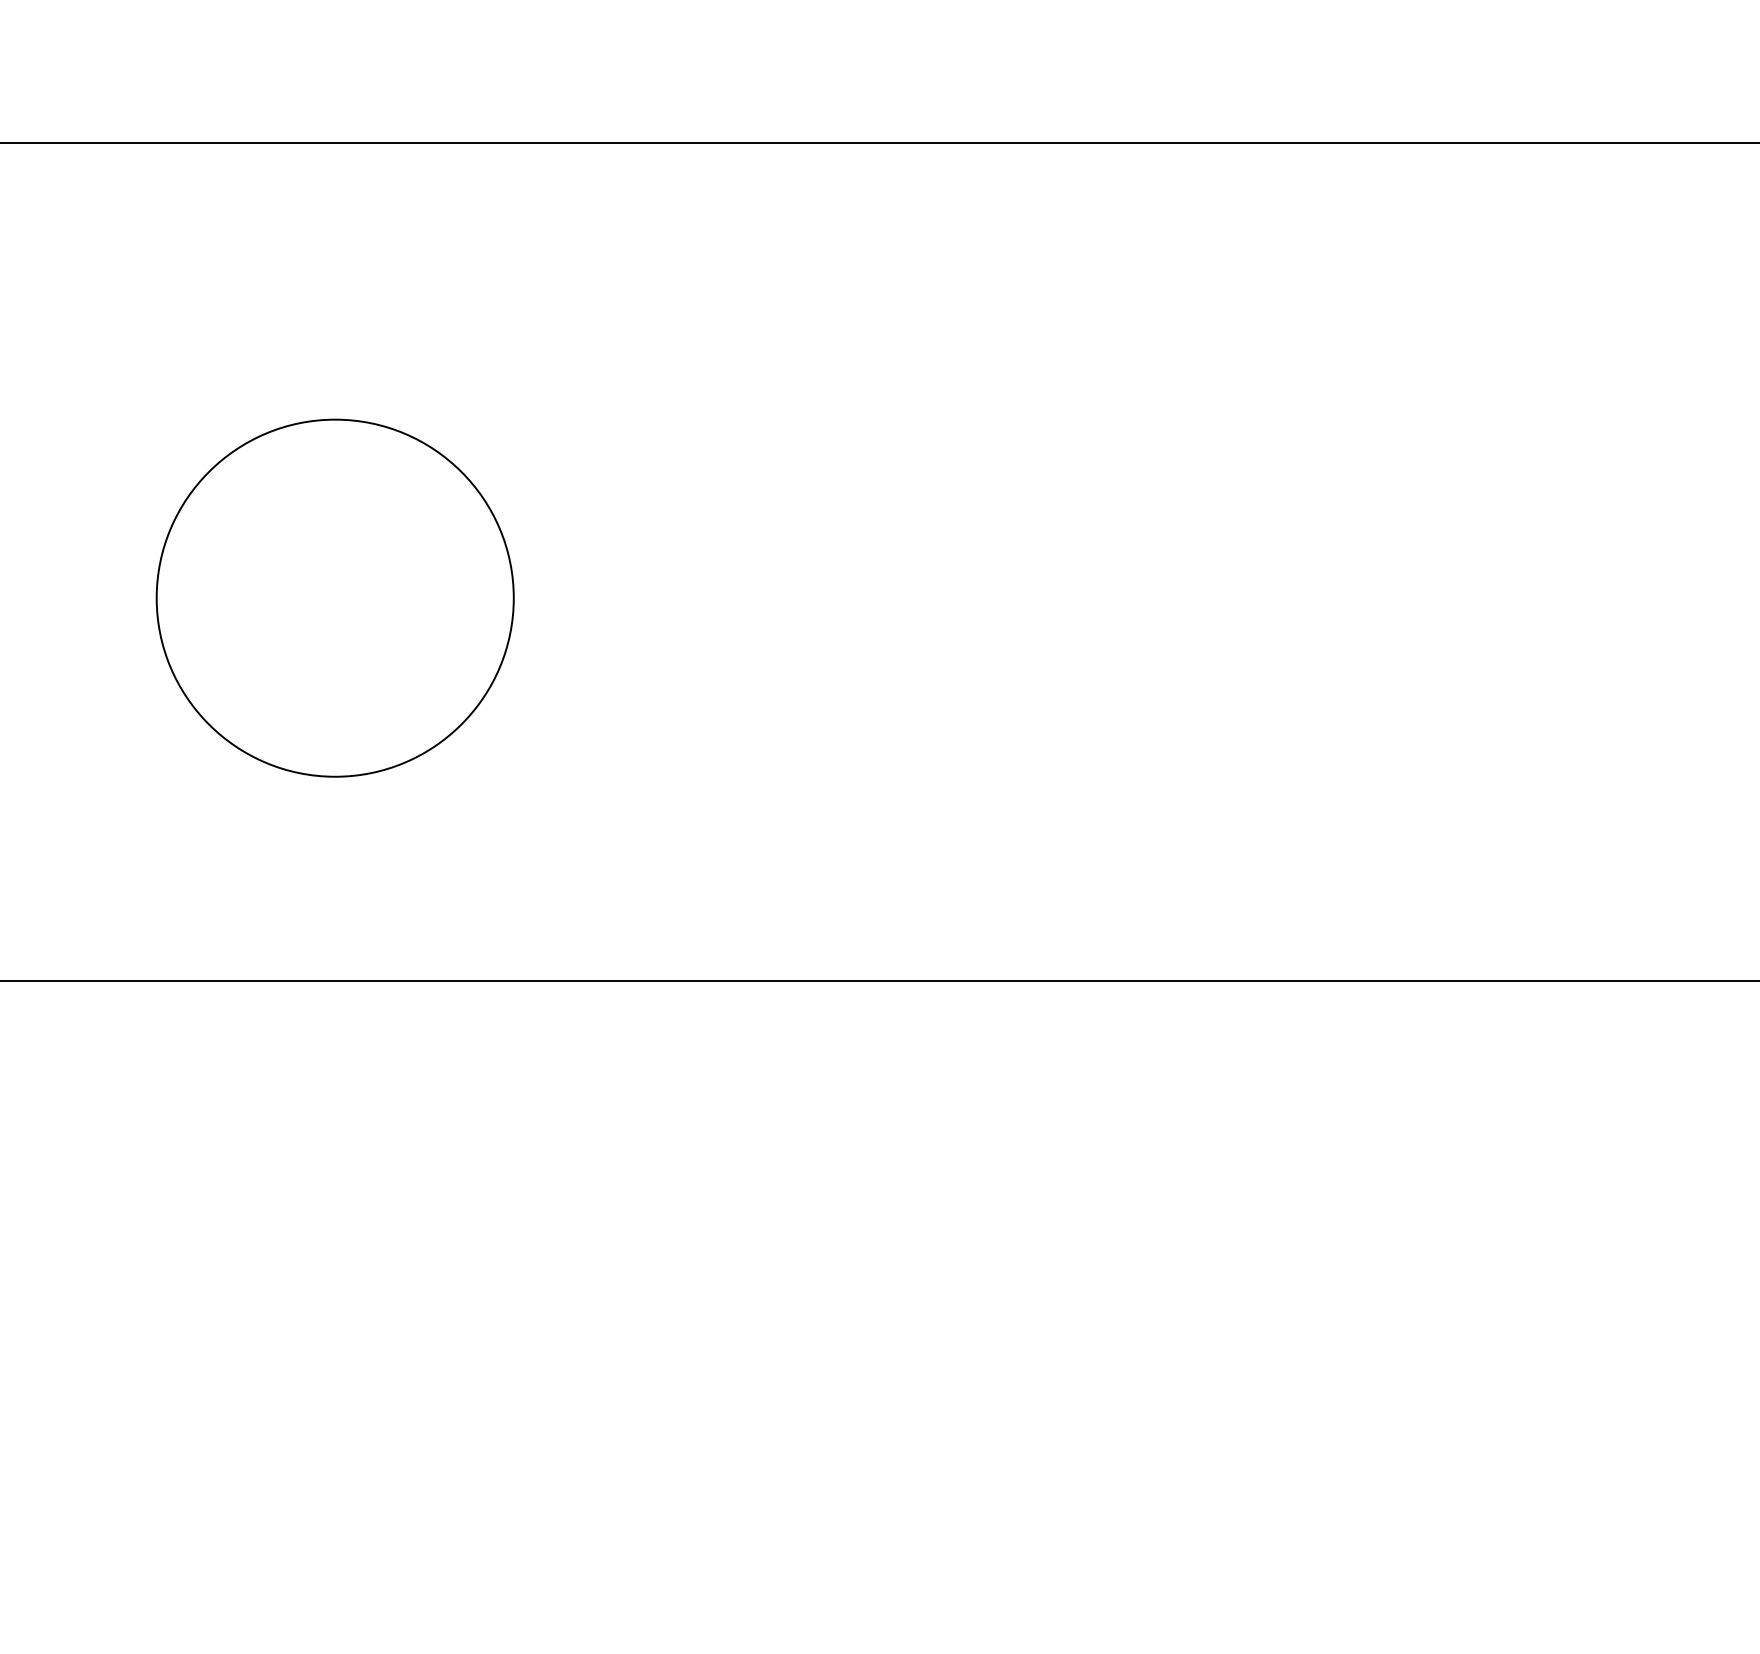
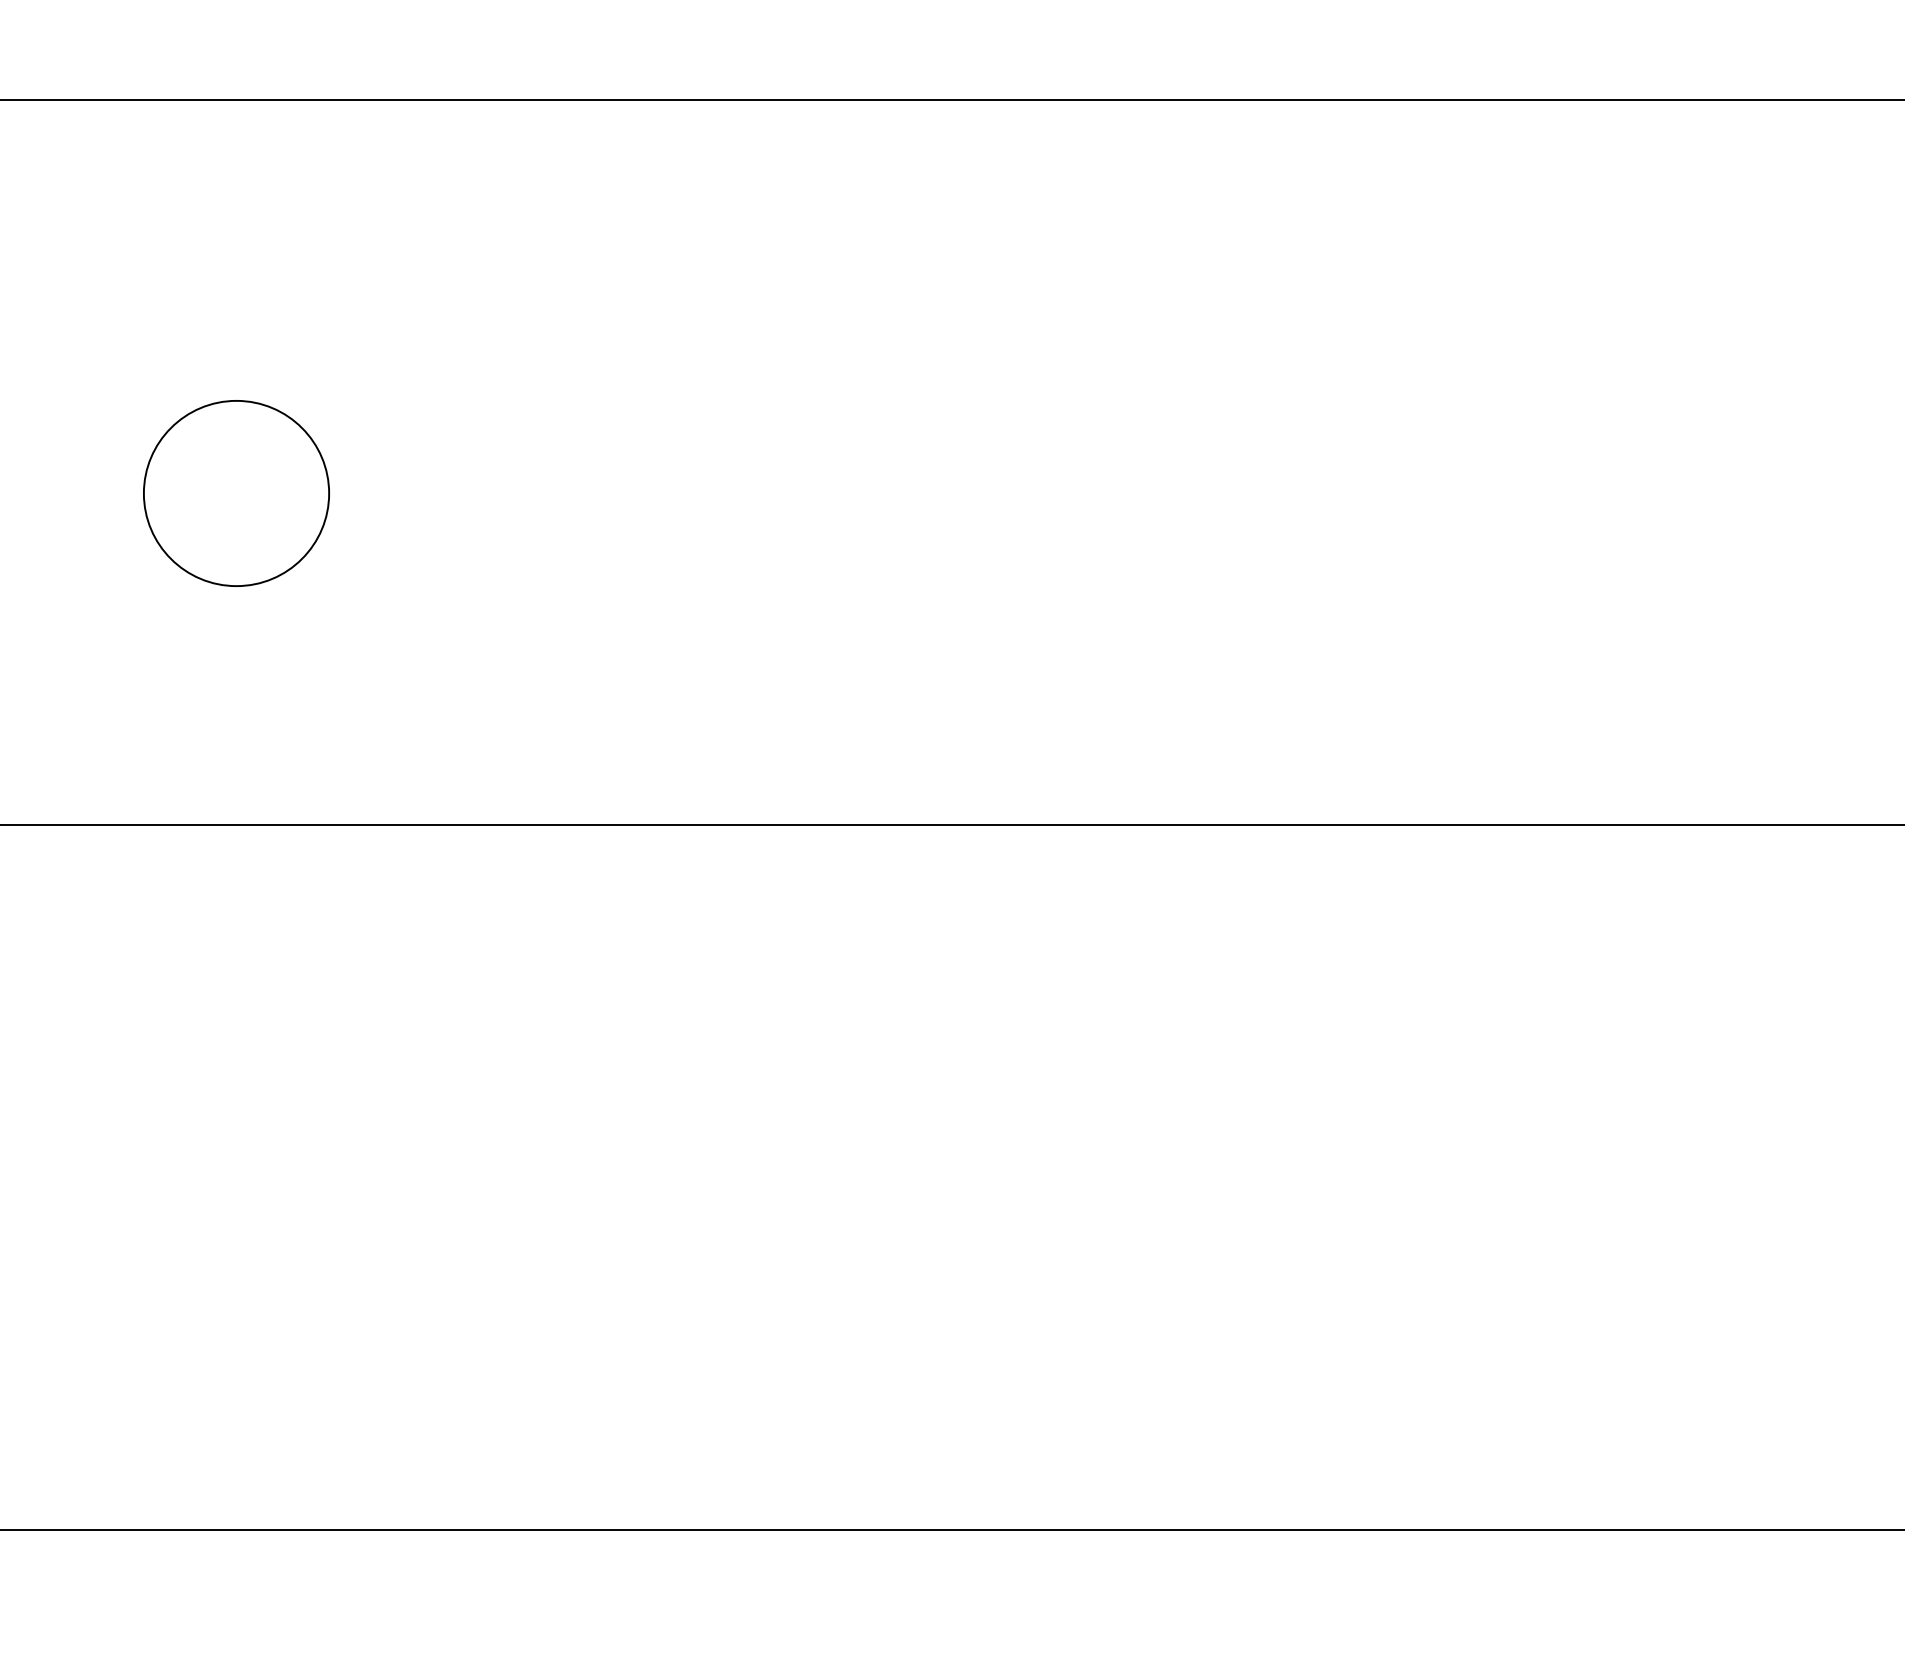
circle: (335, 598) -> (236, 493), size x0.6

